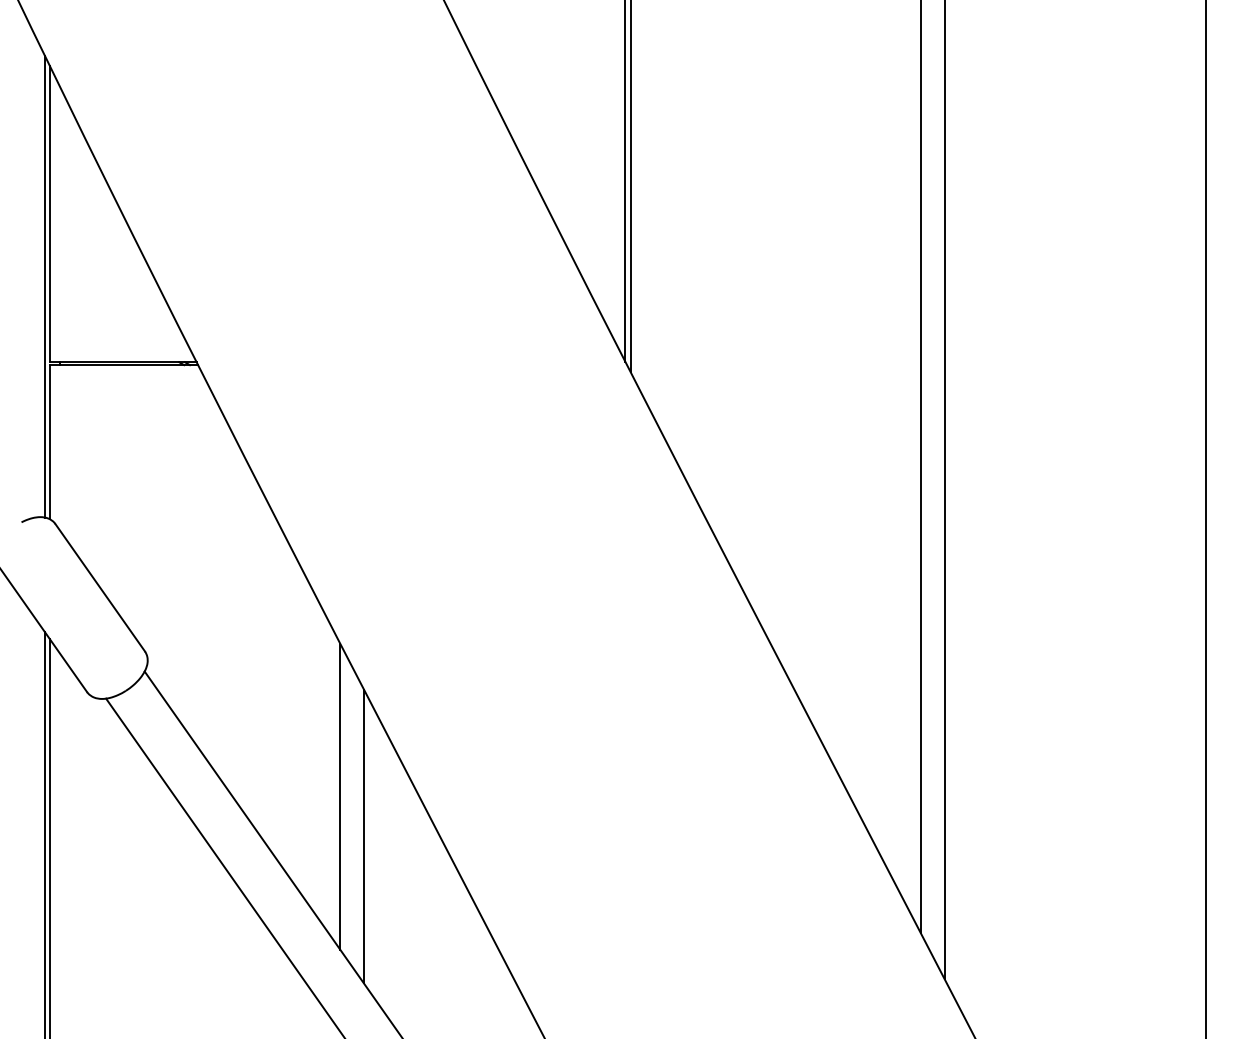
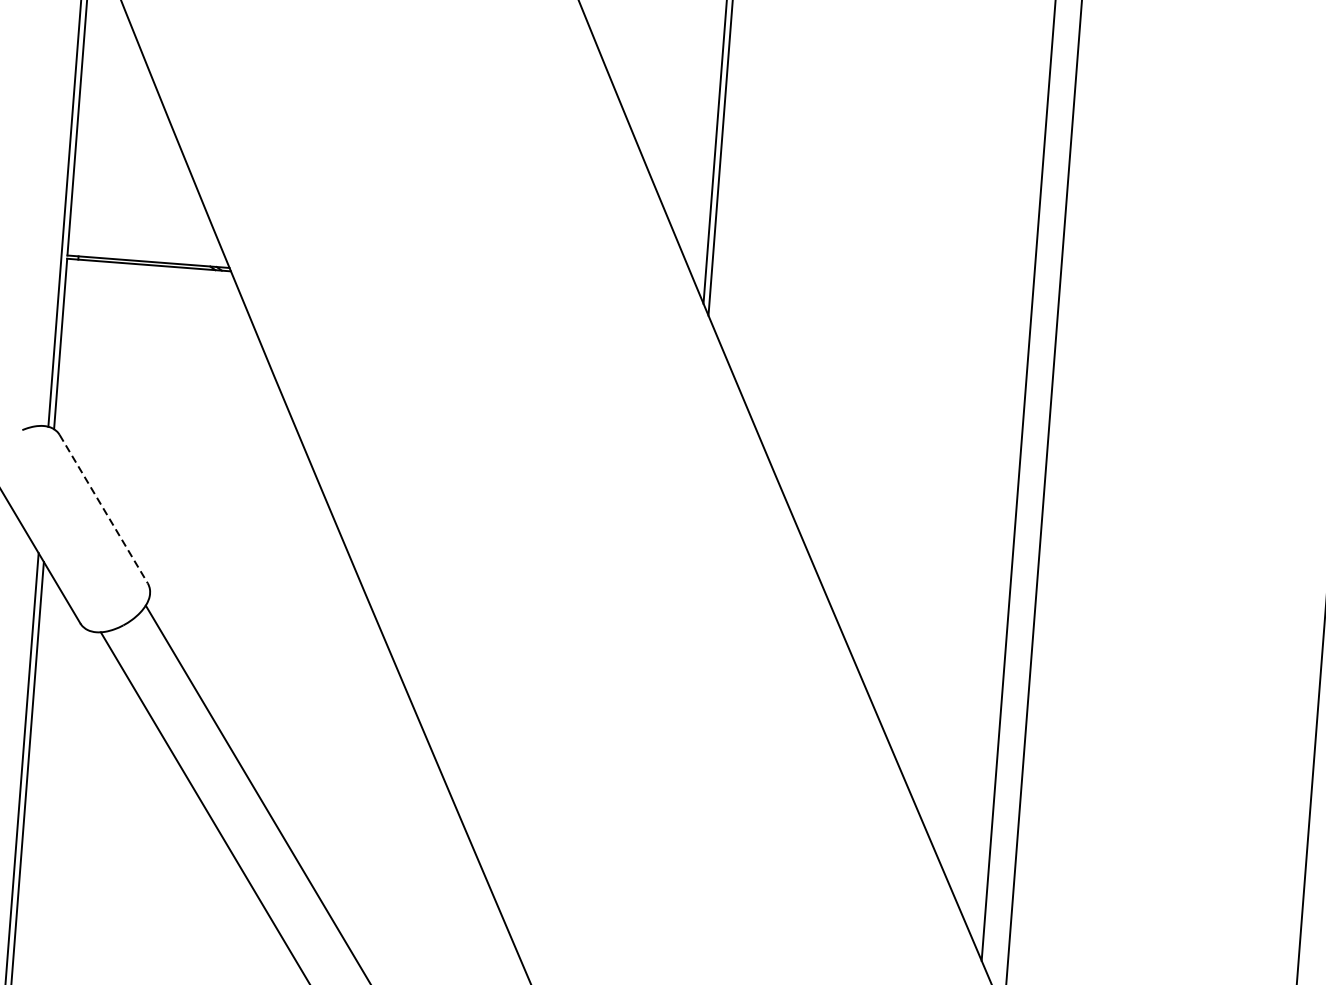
line: (100, 587) -> (104, 508), solid -> dashed
line: (340, 796) -> (351, 760), removed
line: (364, 836) -> (374, 806), removed

